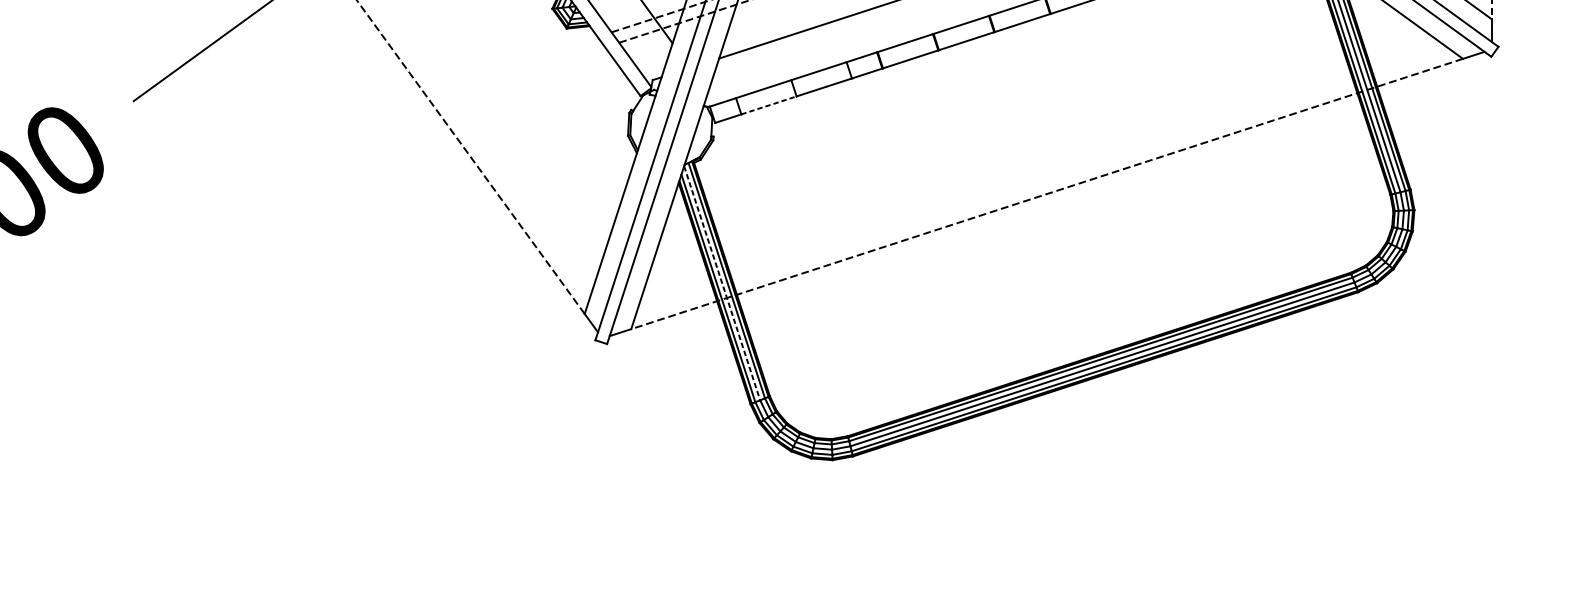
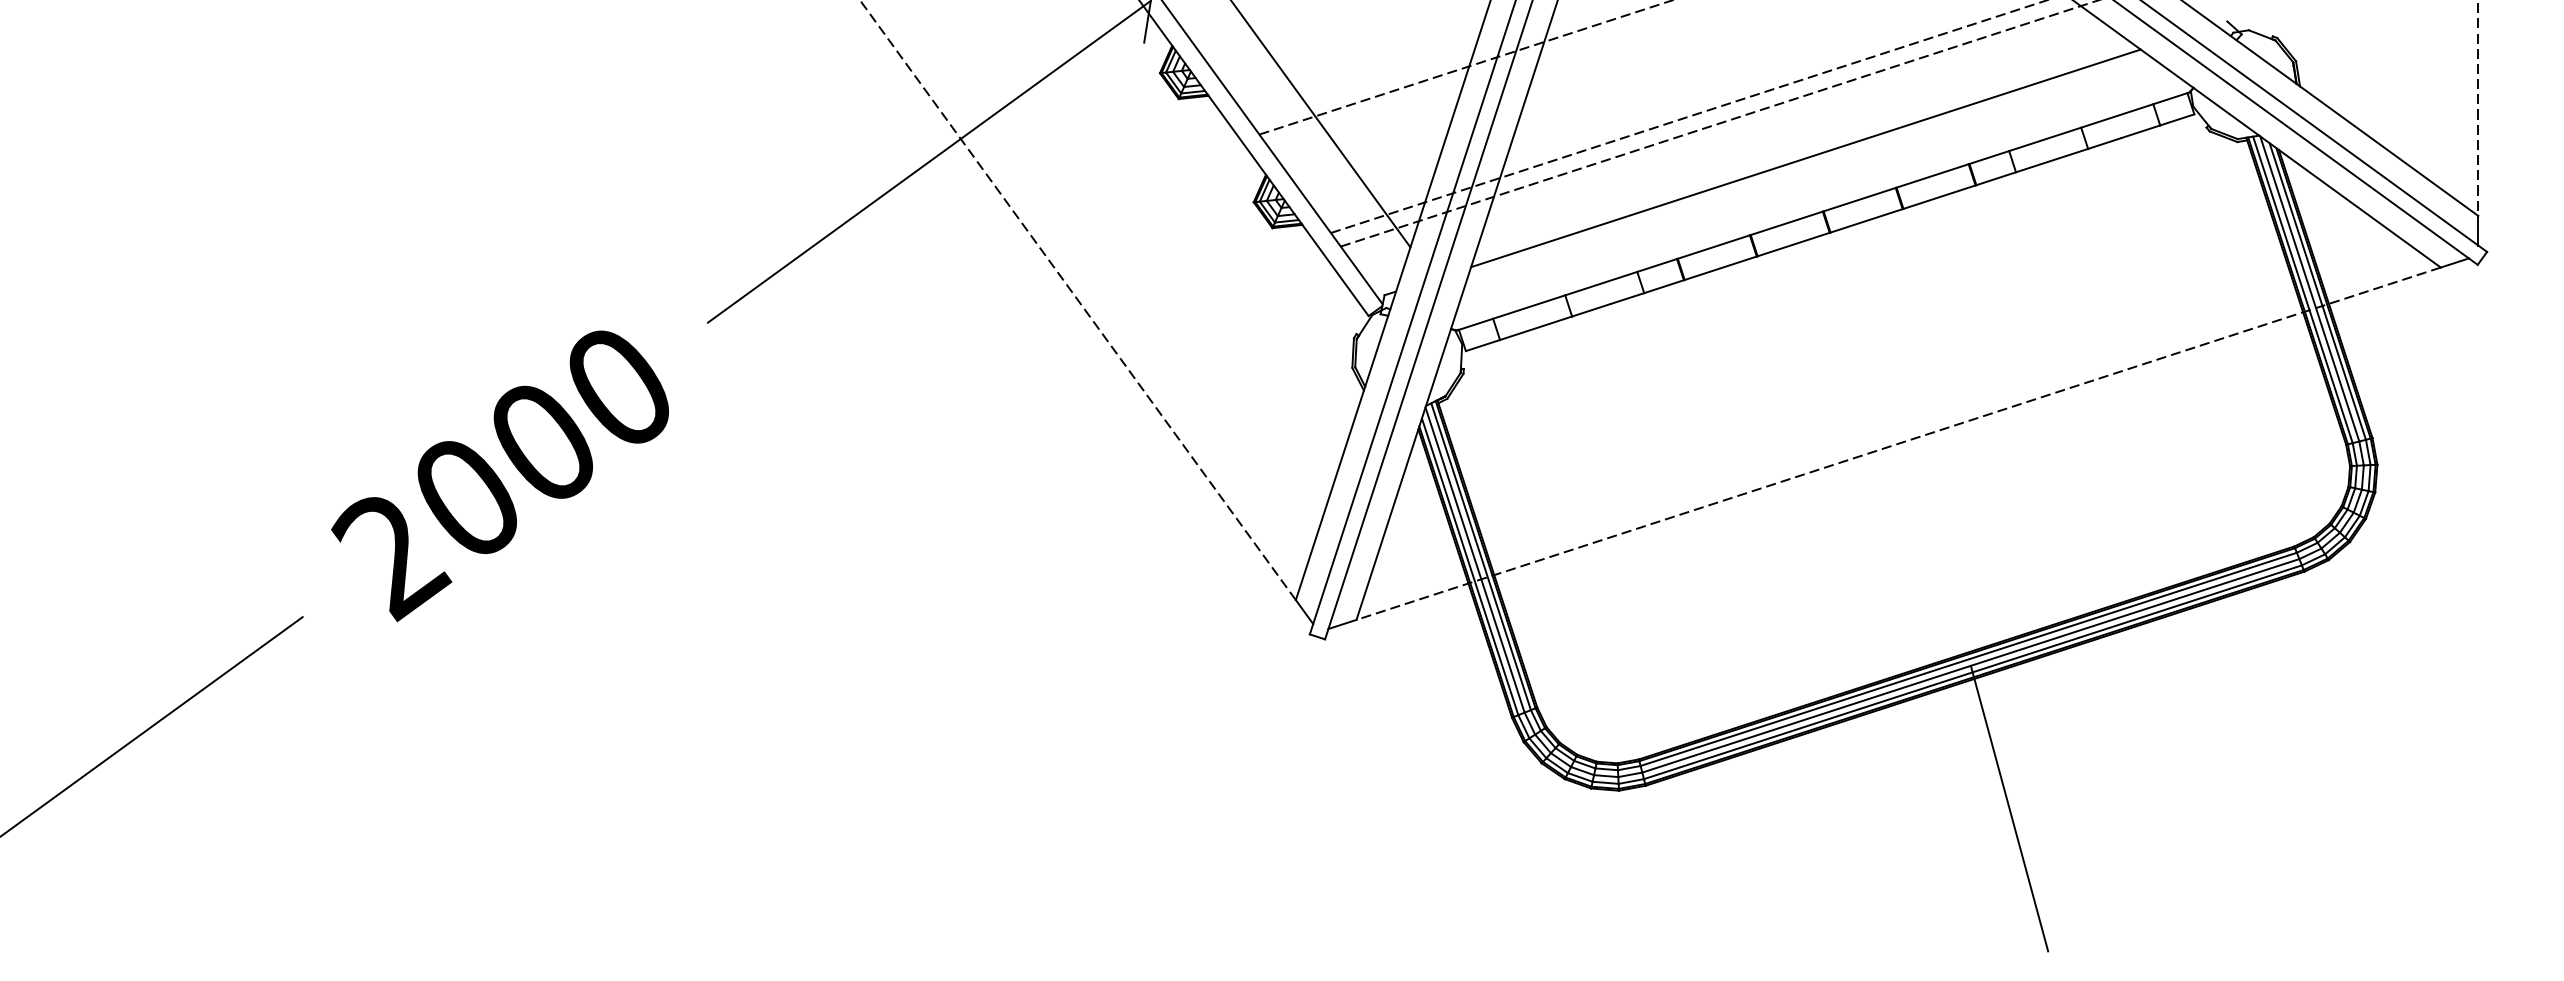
line: (769, 105) -> (1536, 328), dashed -> solid
line: (722, 283) -> (1475, 560), dashed -> solid
line: (1132, 473) -> (2009, 808), added

